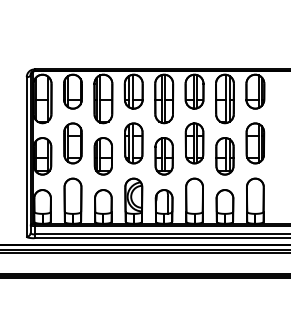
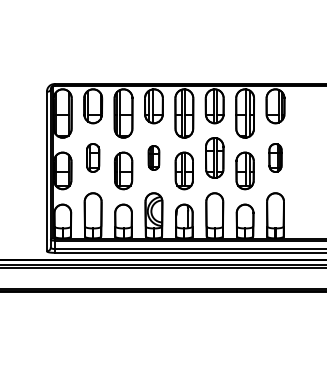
part: (72, 142) -> (92, 157), size x0.7
part: (133, 142) -> (153, 157), size x0.6
part: (255, 142) -> (275, 157), size x0.7

